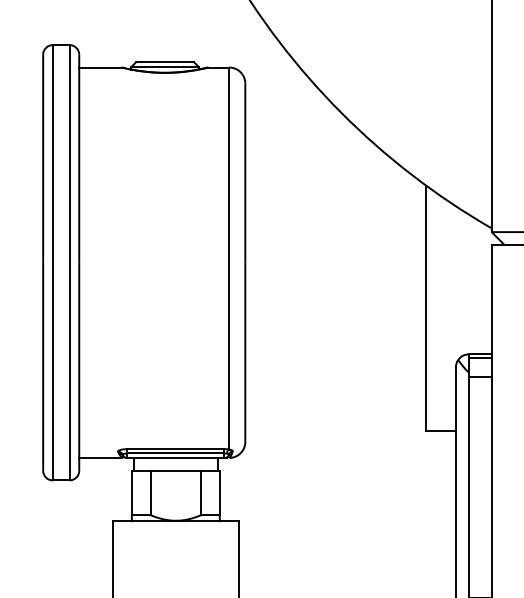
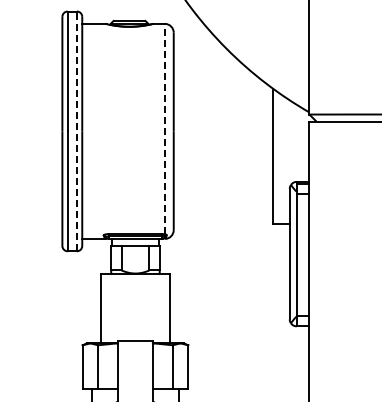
line: (228, 257) -> (164, 128), solid -> dashed
line: (68, 262) -> (76, 131), solid -> dashed

